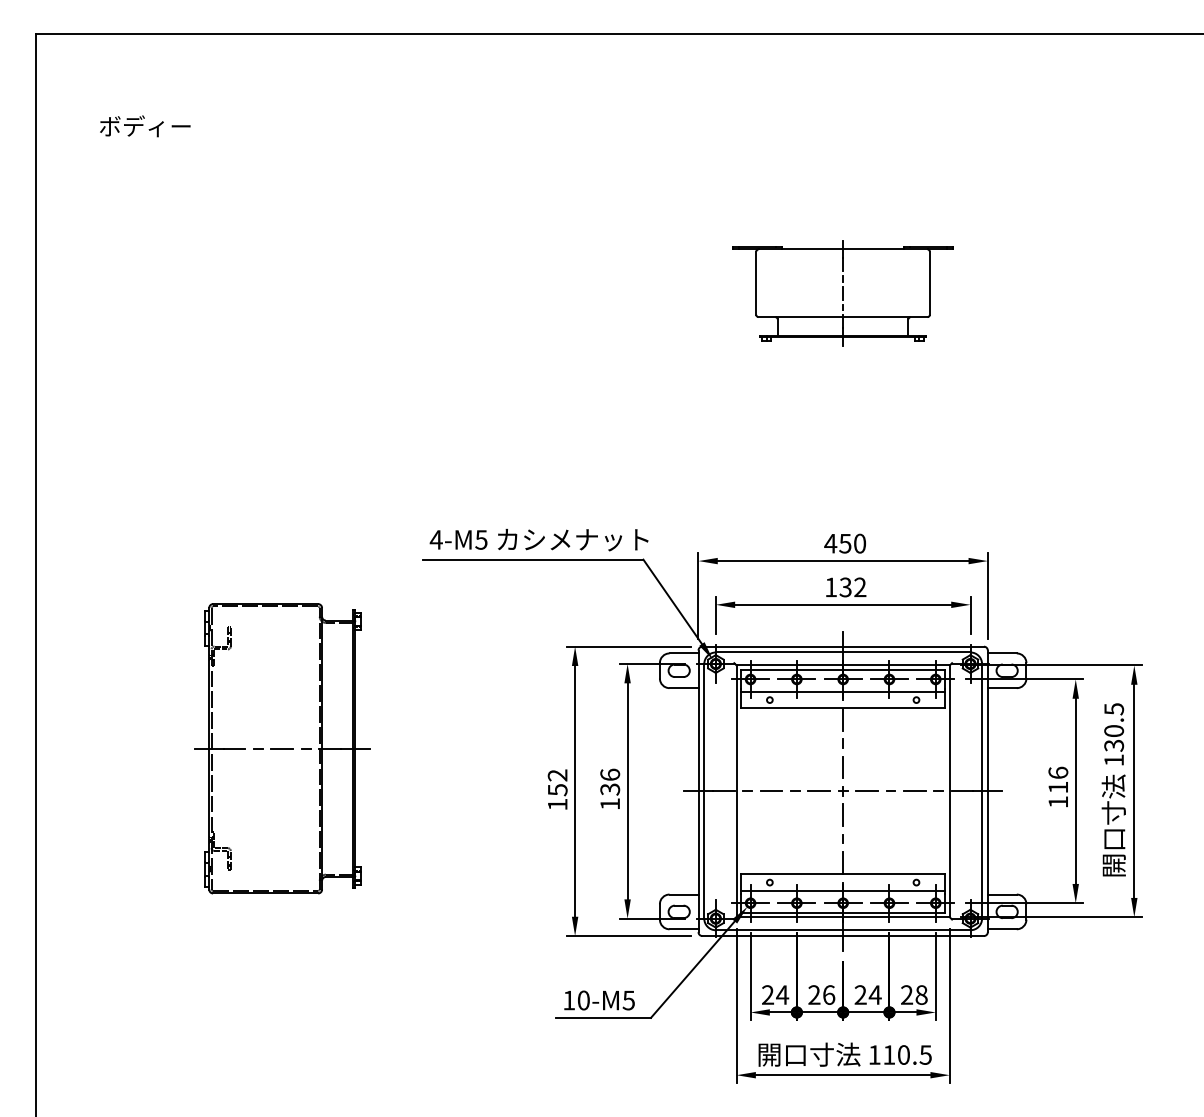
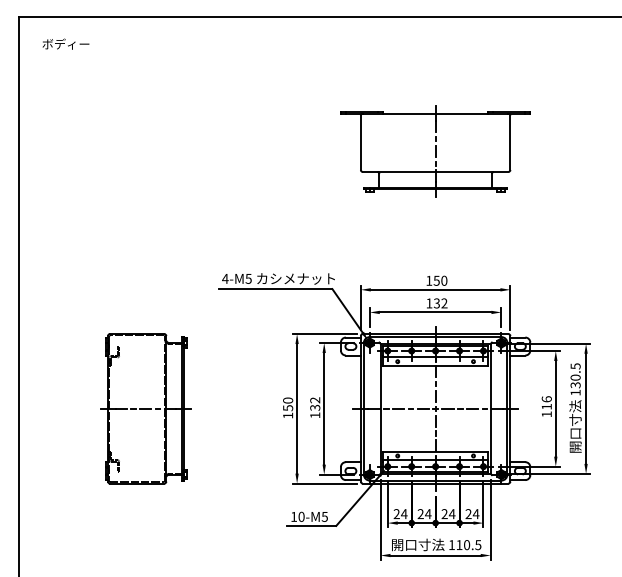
text: (144, 125) -> (65, 43), moved
part: (842, 293) -> (435, 151), size x1.67
text: (829, 543) -> (428, 280), 450 -> 150
part: (281, 748) -> (145, 408), moved
text: (558, 775) -> (288, 400), 152 -> 150
text: (610, 775) -> (315, 400), 136 -> 132
text: (829, 995) -> (428, 514), 26 -> 24
text: (920, 995) -> (475, 514), 28 -> 24

